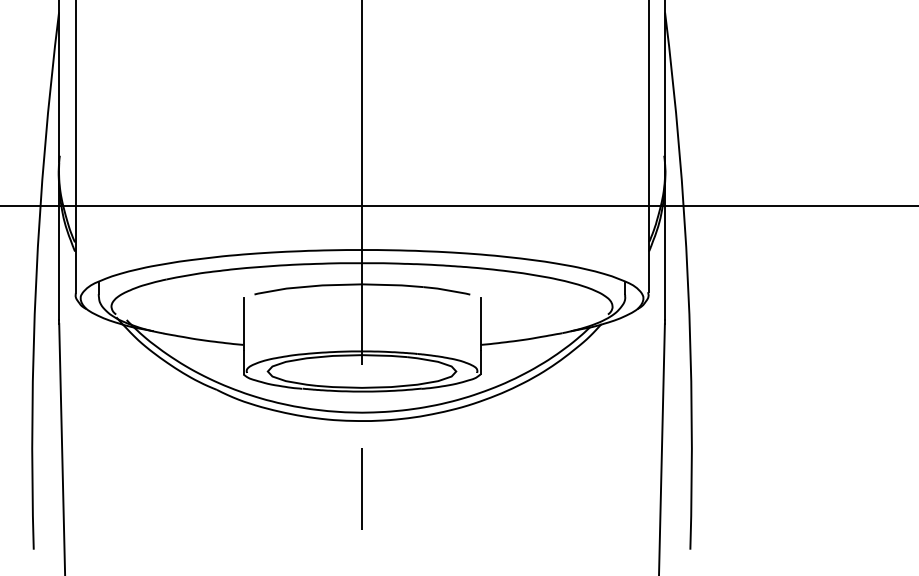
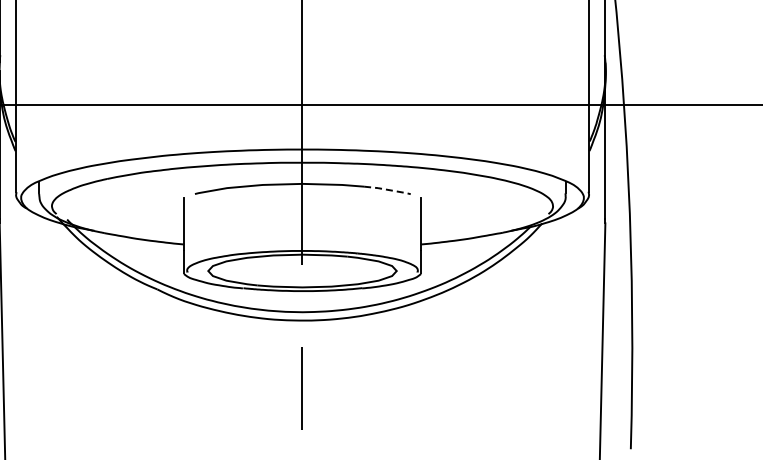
line: (447, 290) -> (387, 190), solid -> dashed

